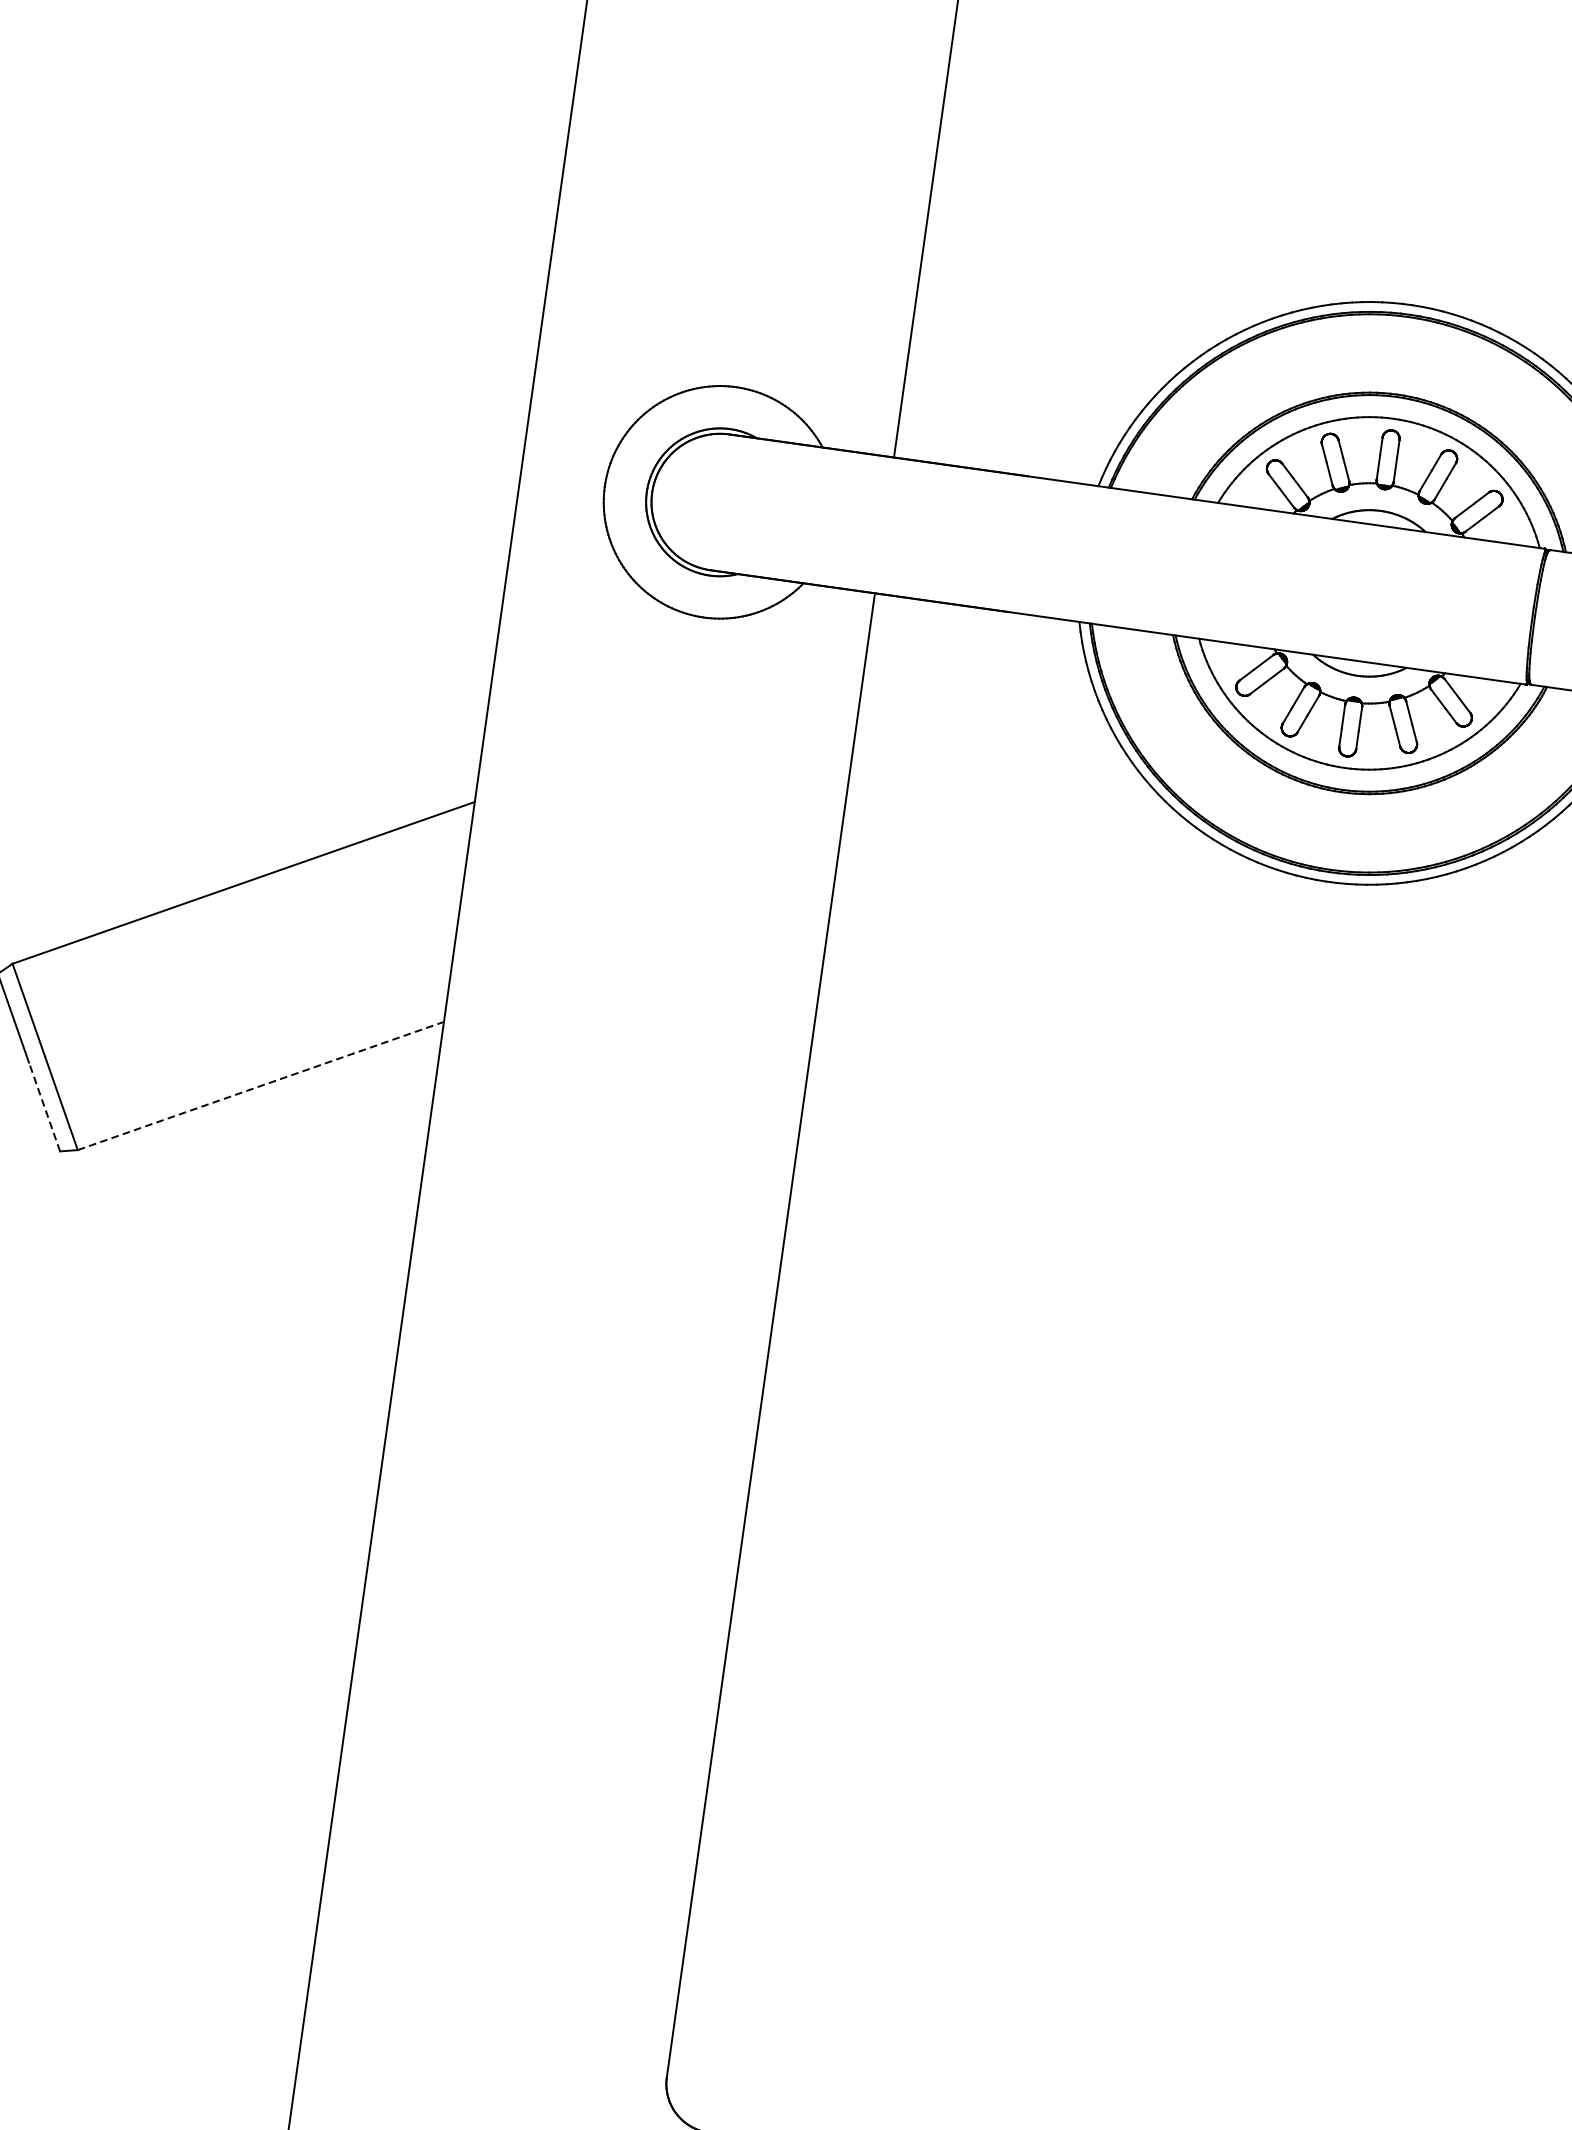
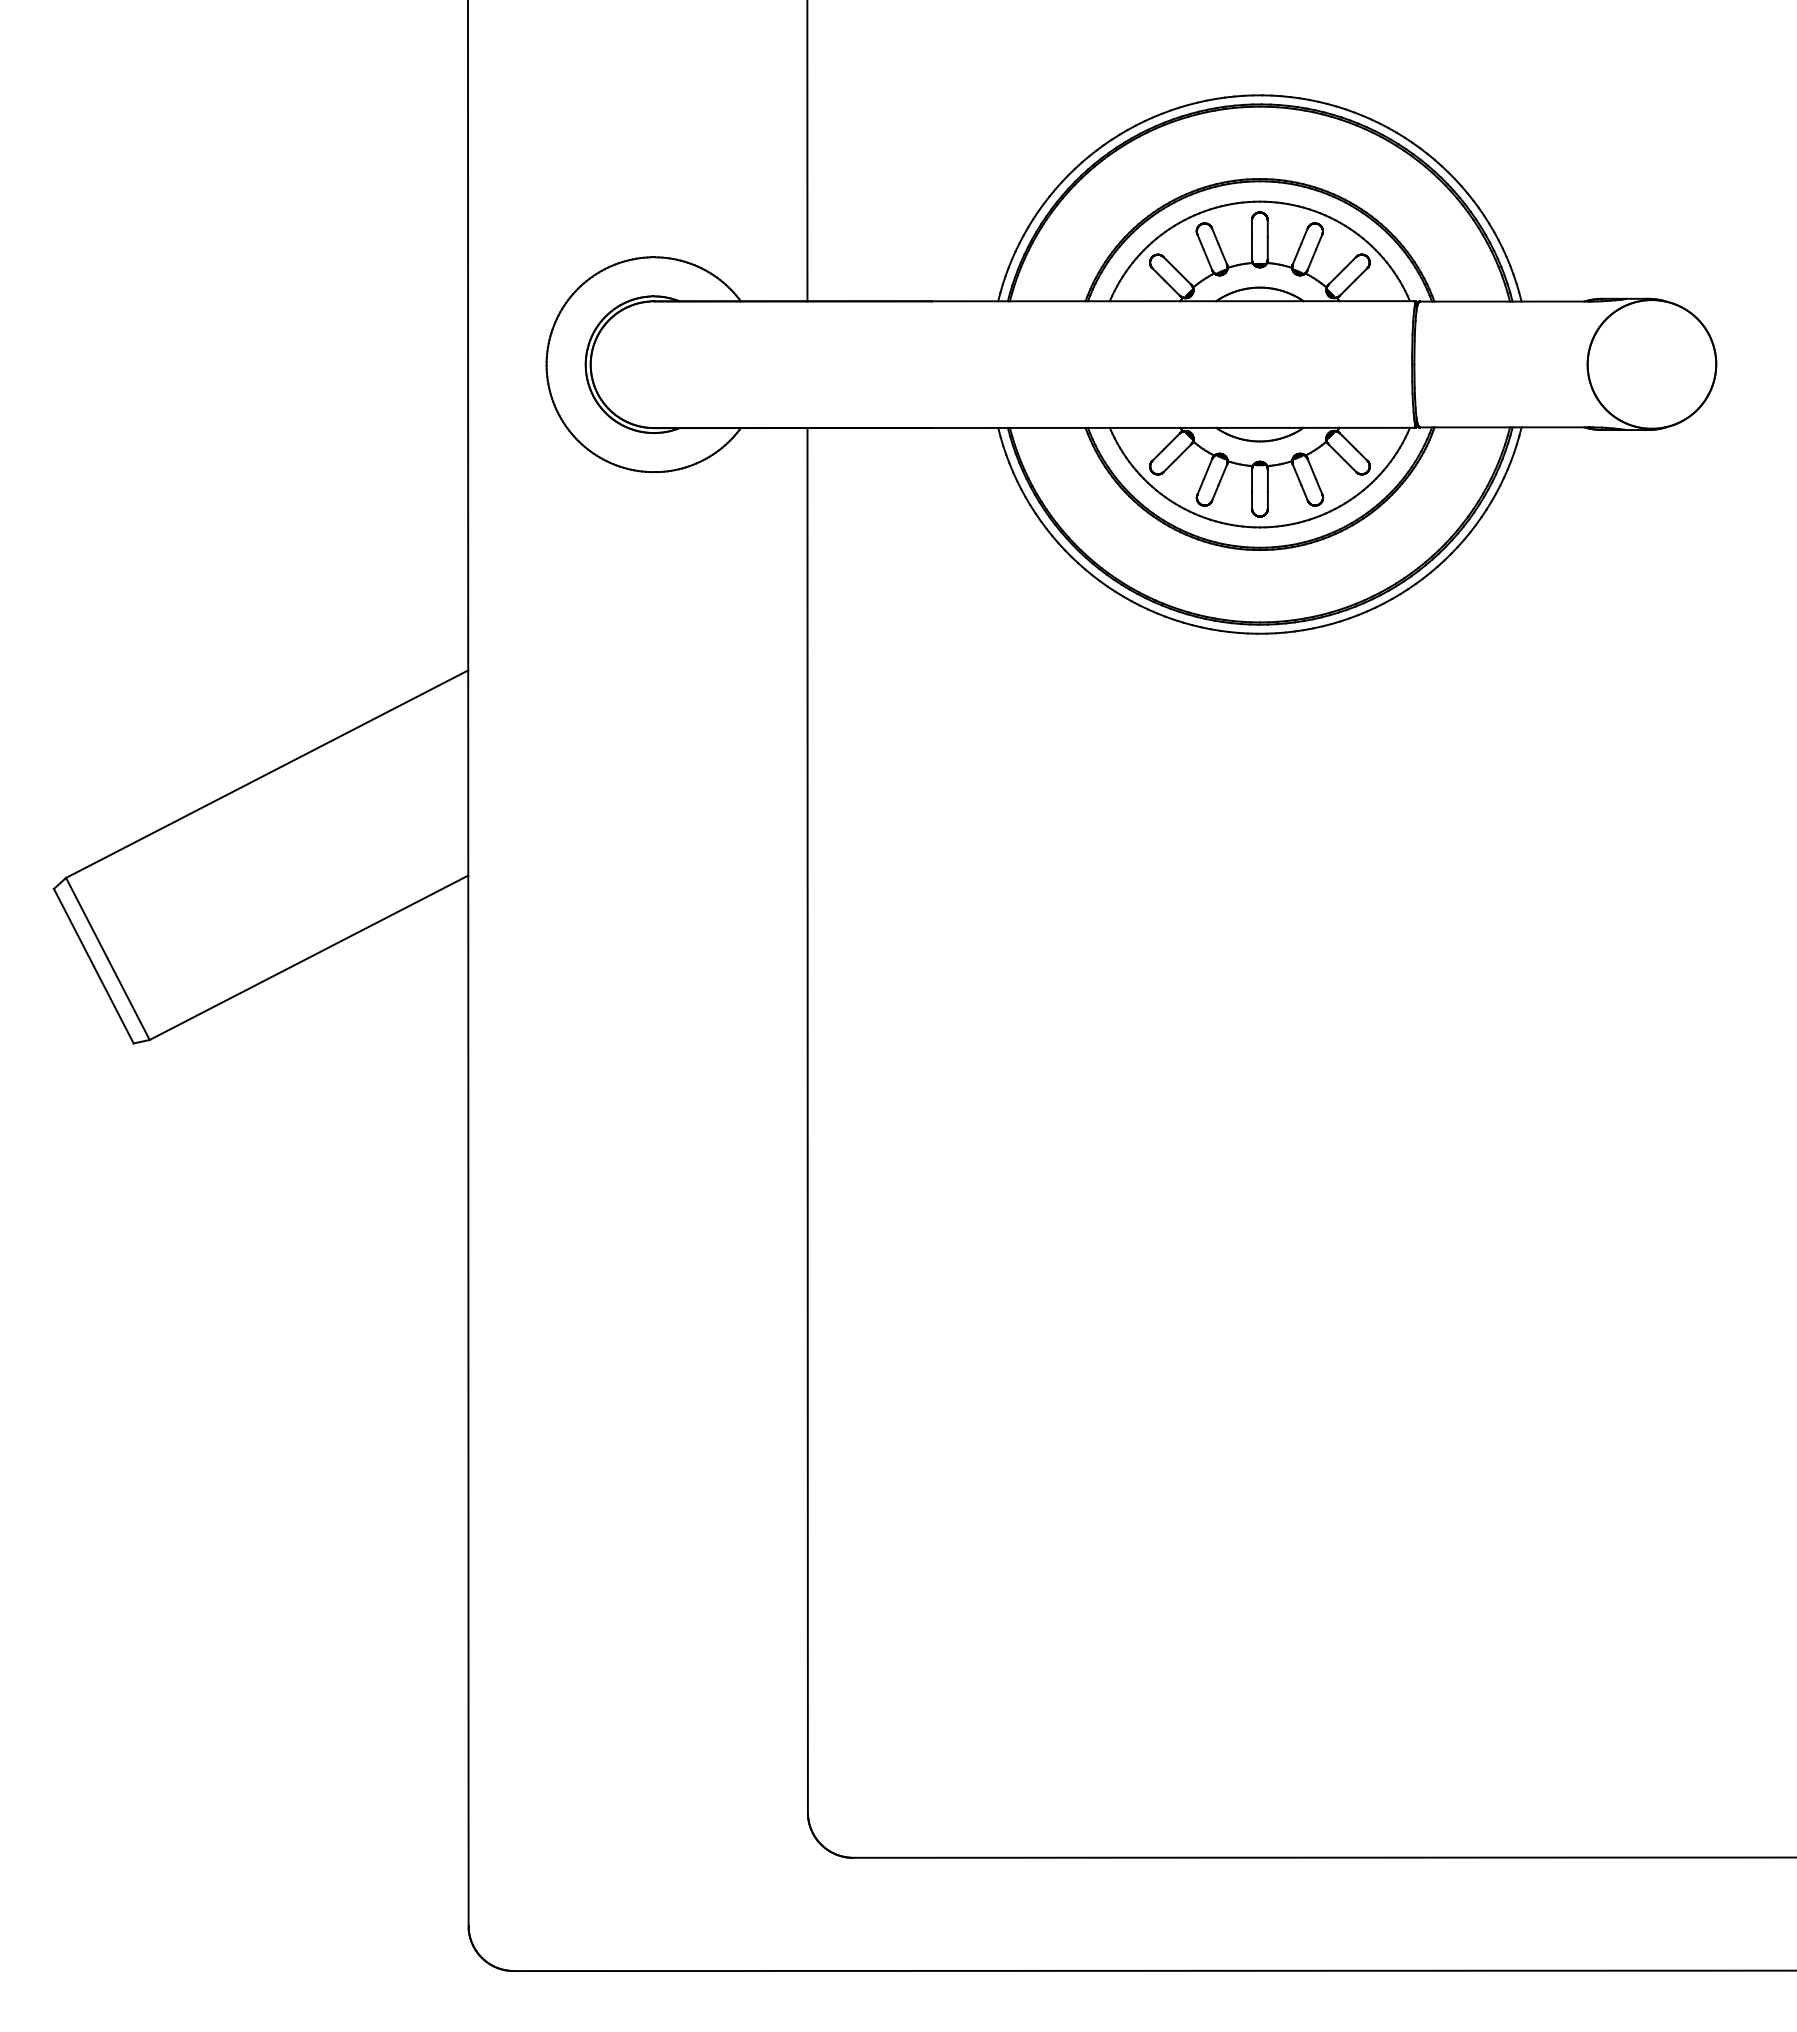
line: (261, 1085) -> (309, 957), dashed -> solid
line: (44, 1106) -> (113, 1004), dashed -> solid

